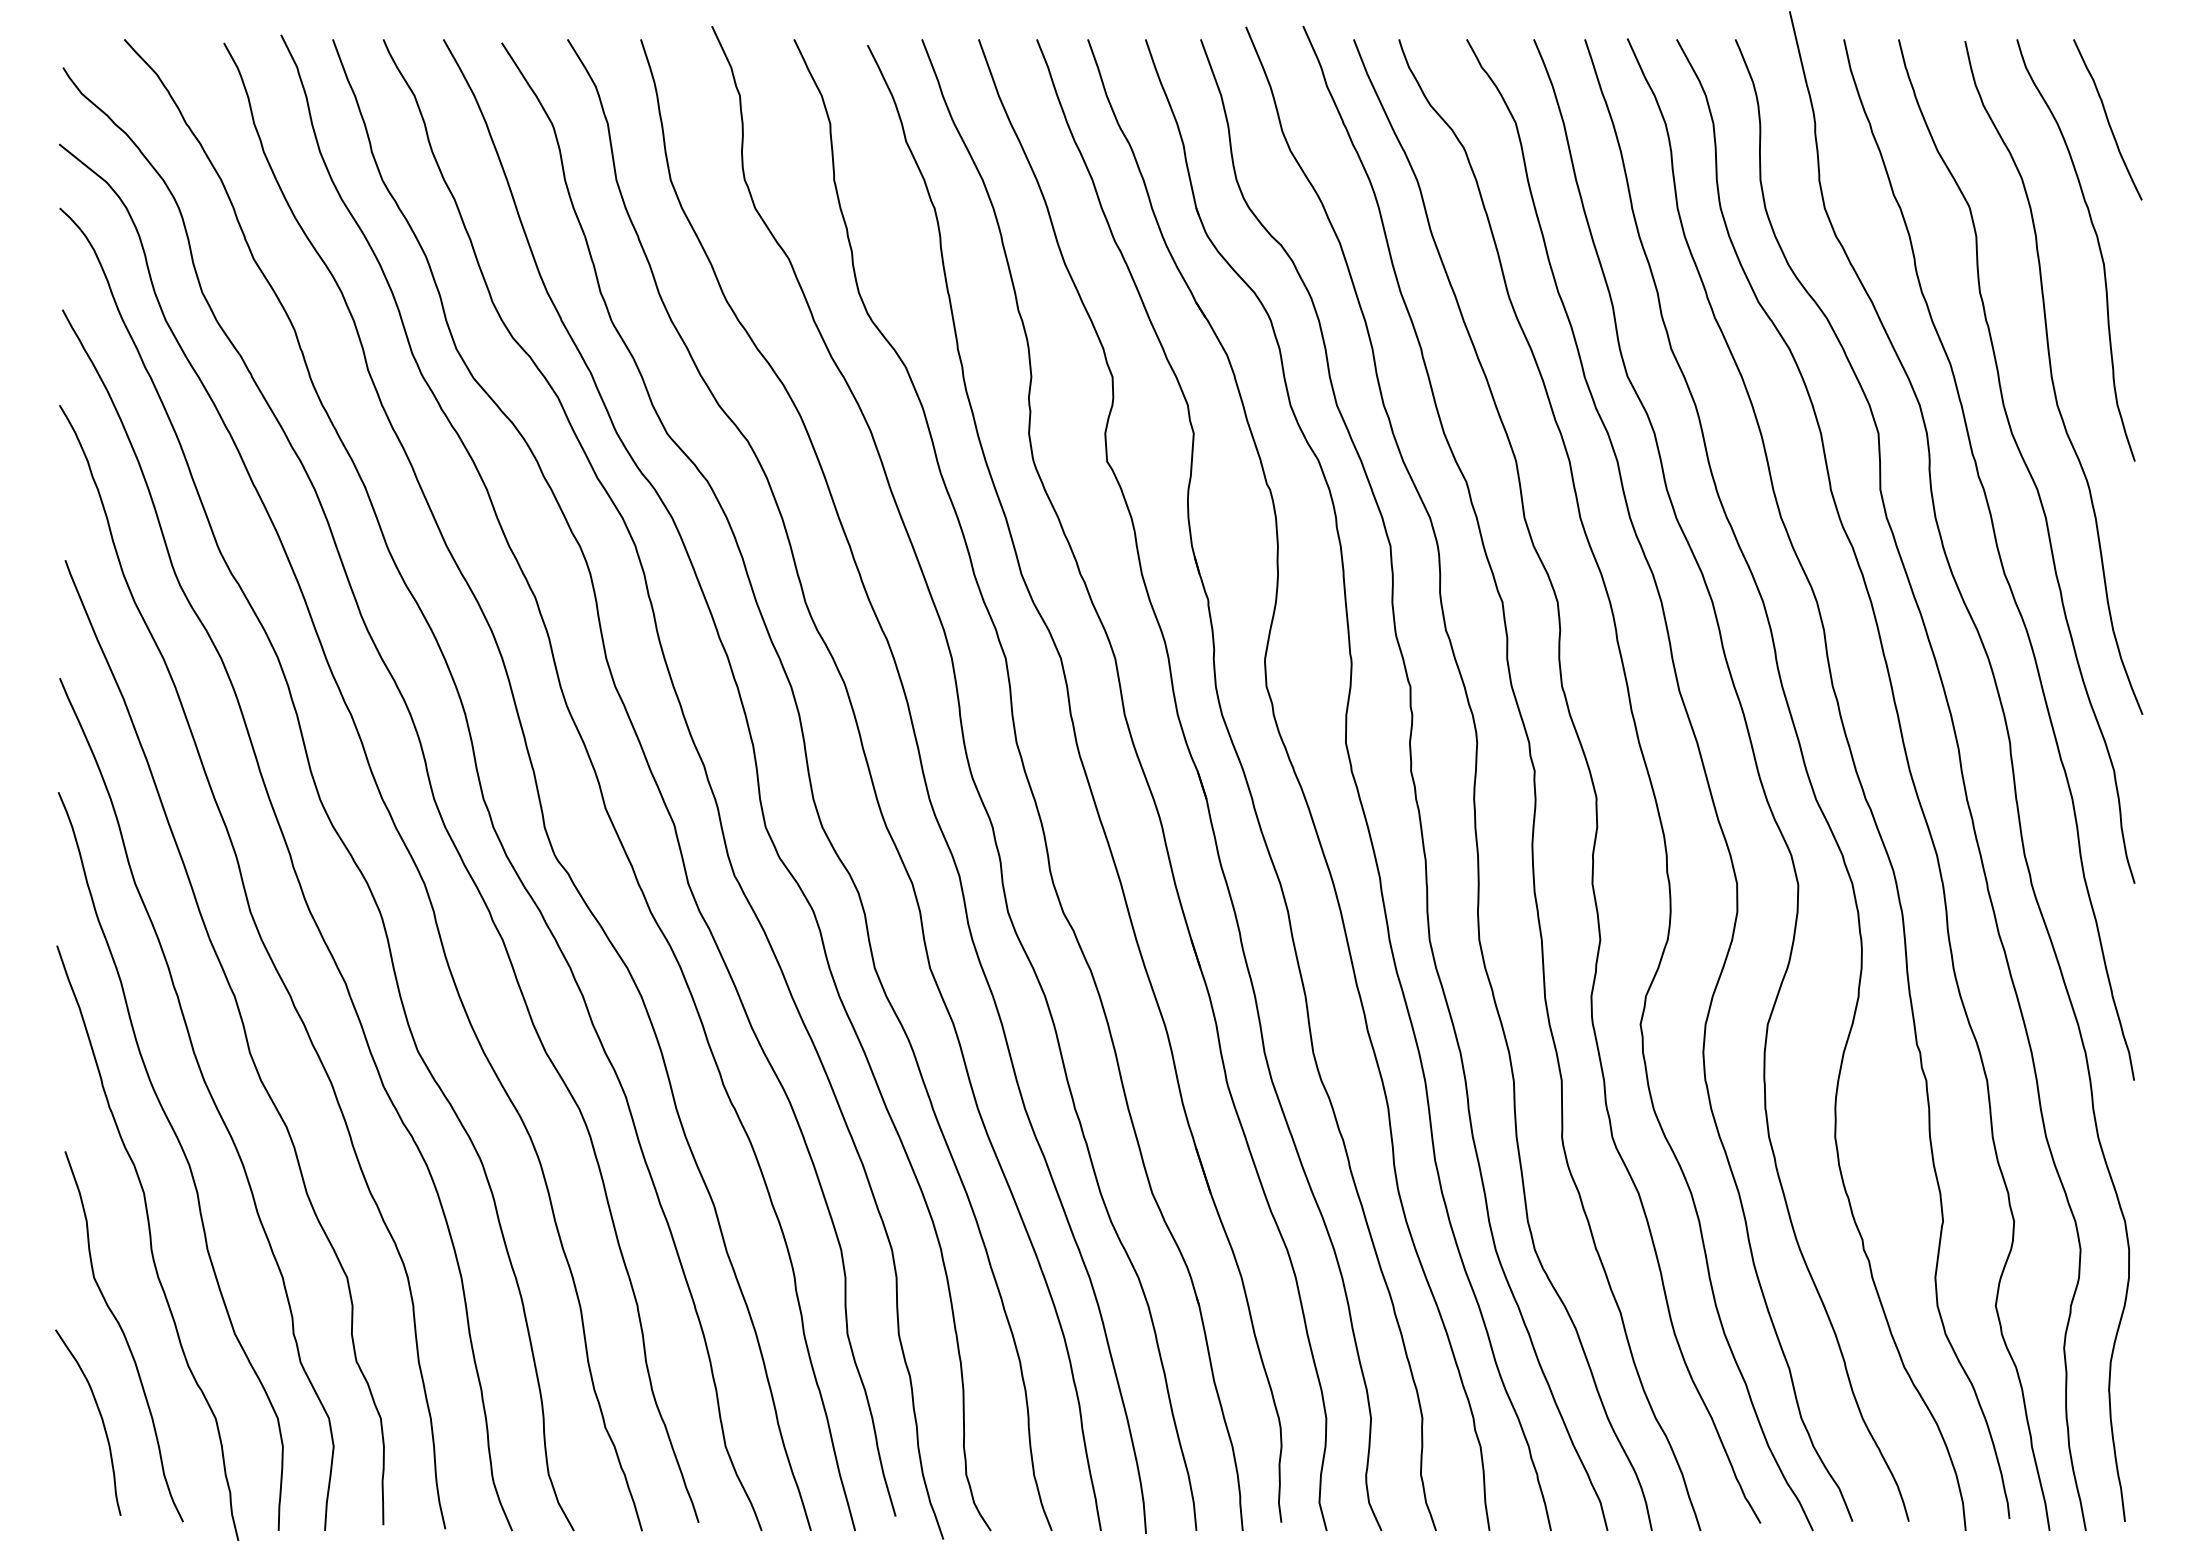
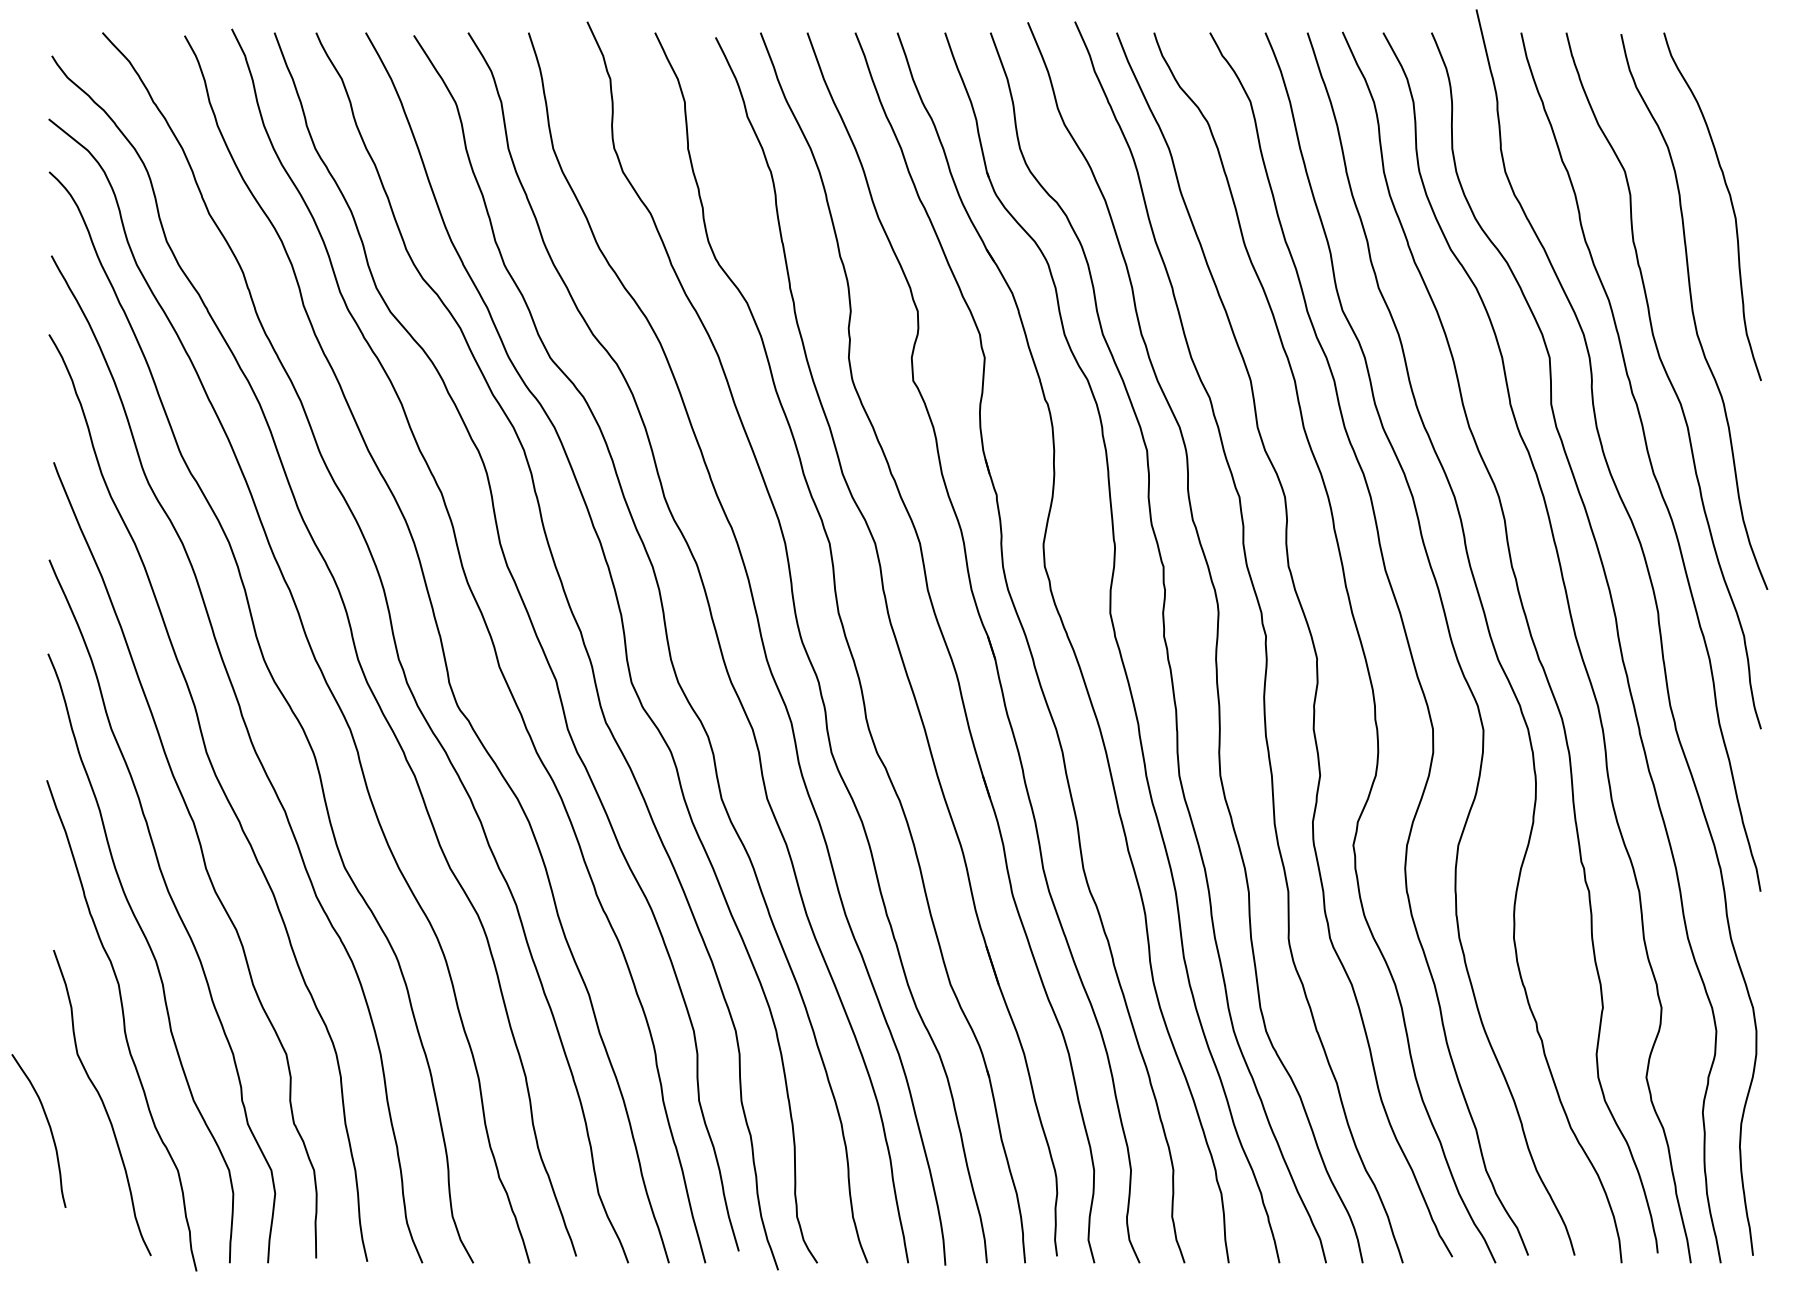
curve: (2107, 119) -> (1738, 98), removed
curve: (100, 1417) -> (49, 1126), moved

